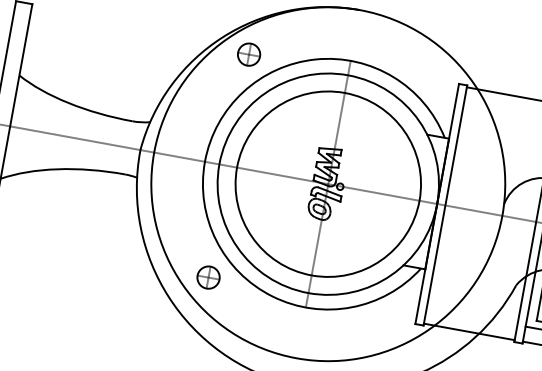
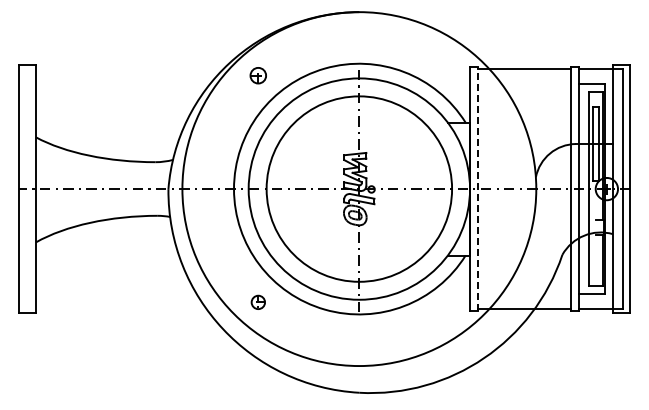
part: (249, 54) -> (258, 75), size x0.7
line: (445, 204) -> (478, 188), solid -> dashed
part: (208, 277) -> (258, 302), size x0.6

